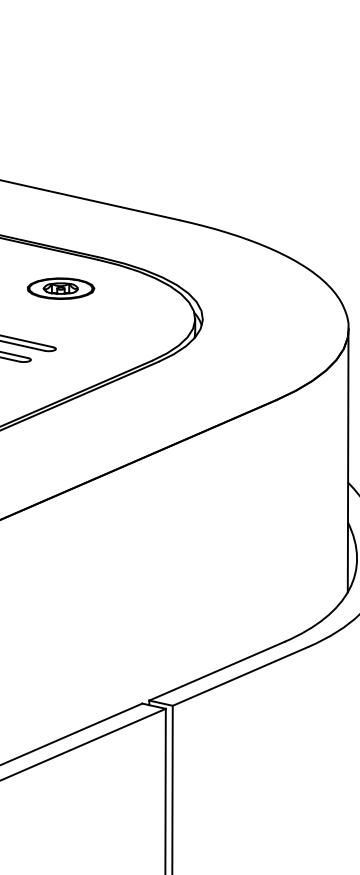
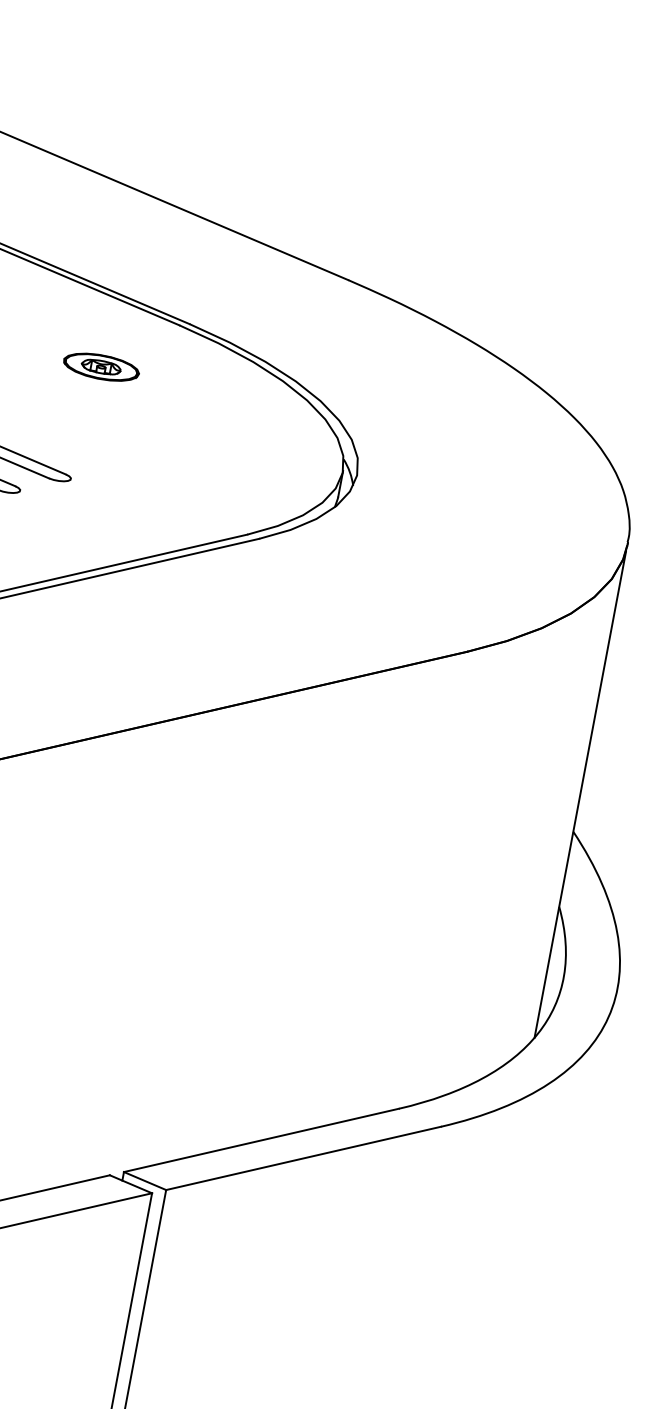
part: (60, 288) -> (100, 366), size x0.6

